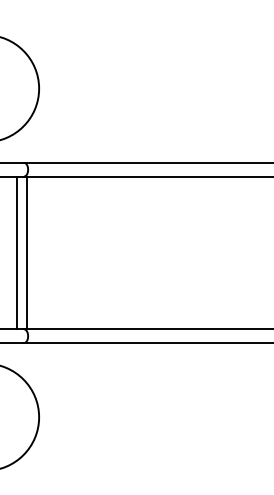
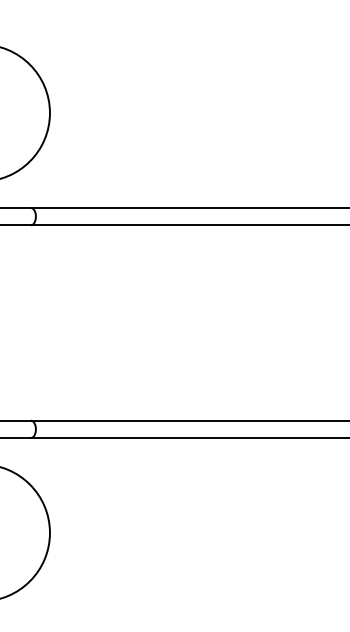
line: (16, 252) -> (21, 322), removed
line: (27, 252) -> (35, 322), removed

